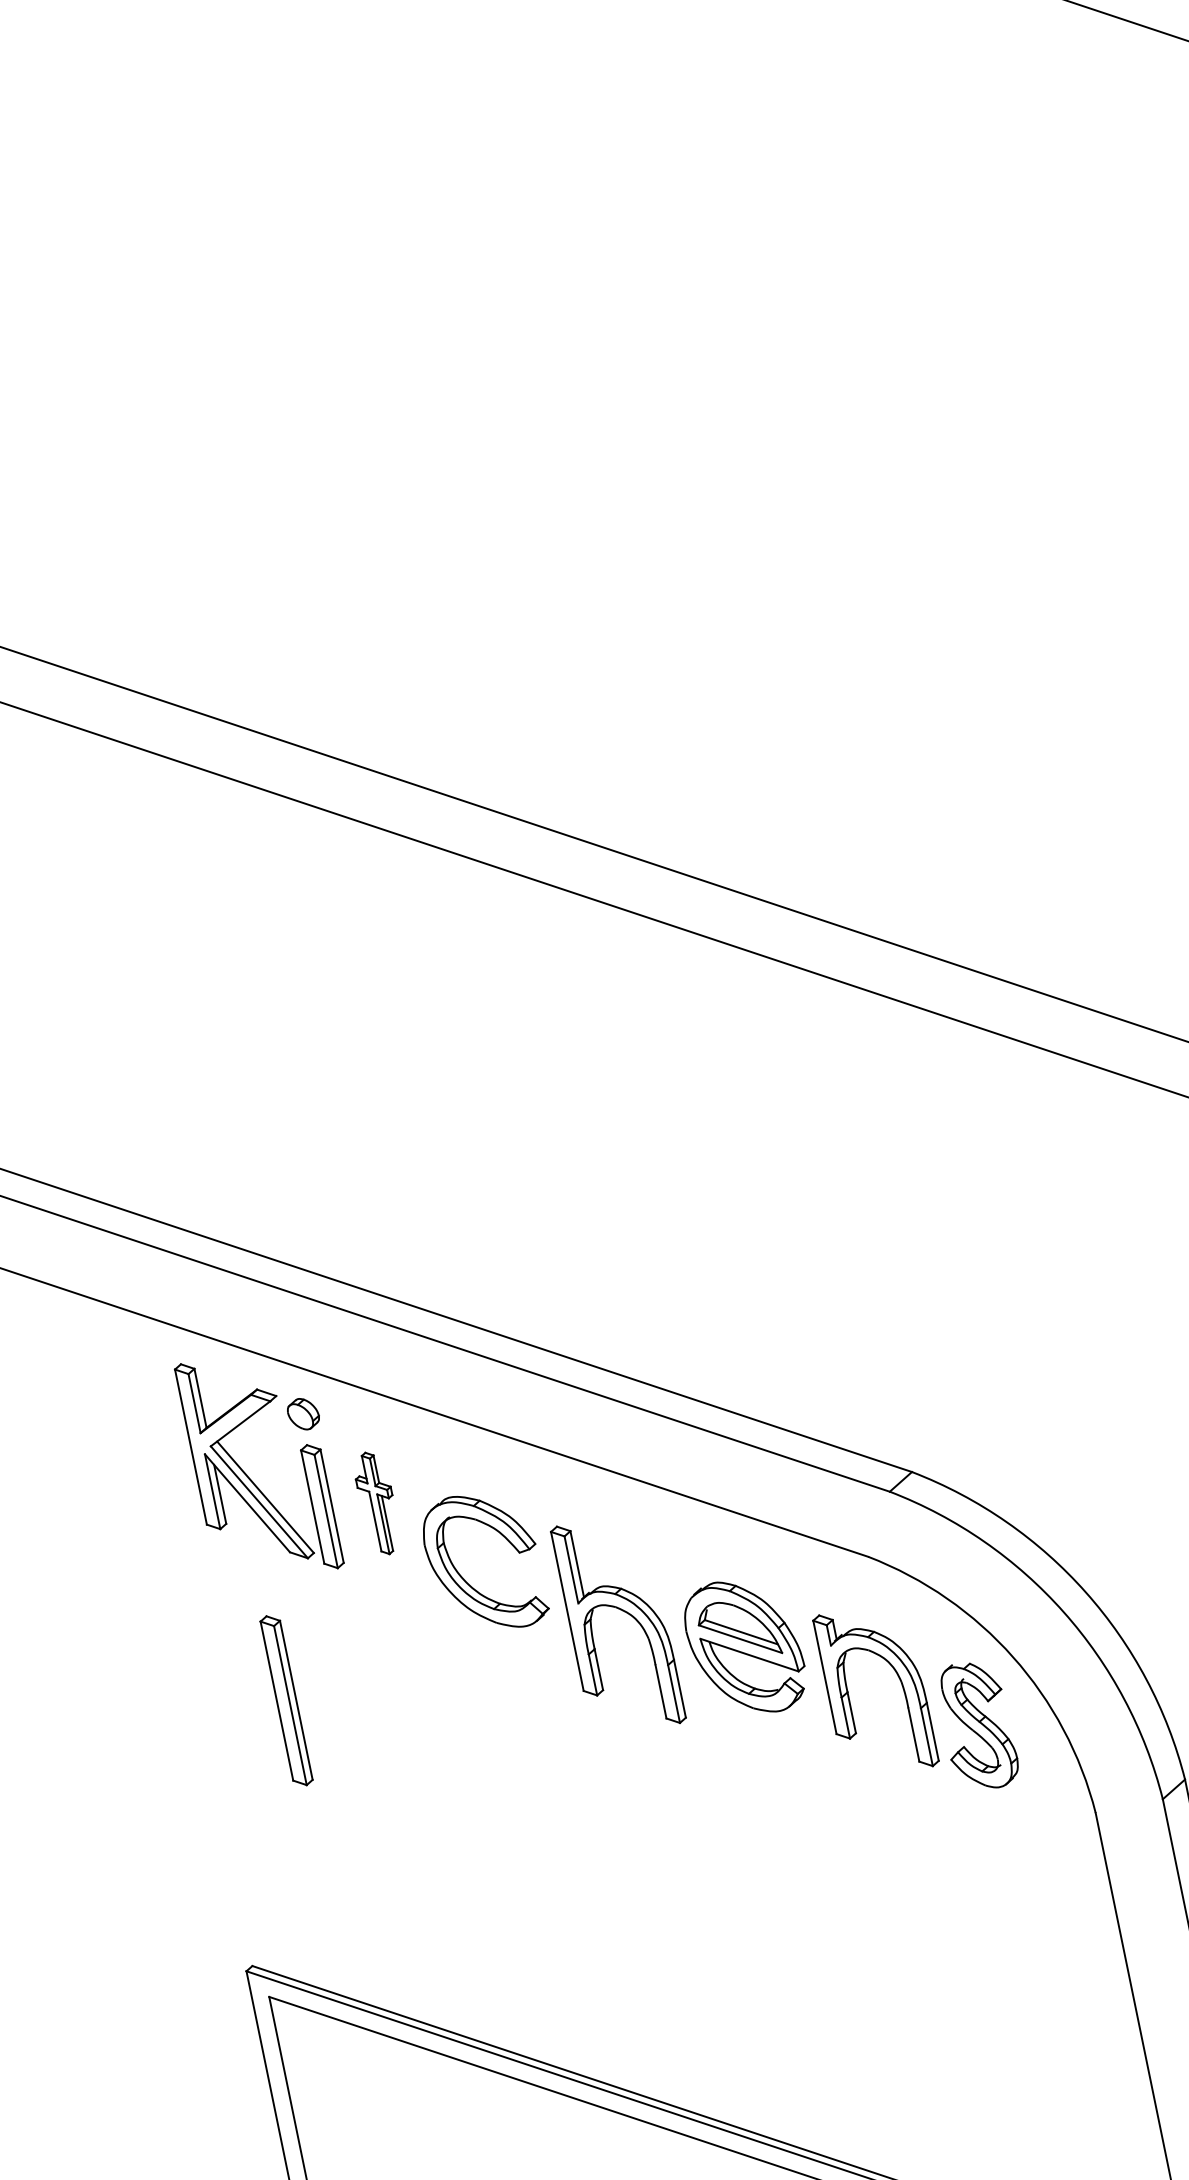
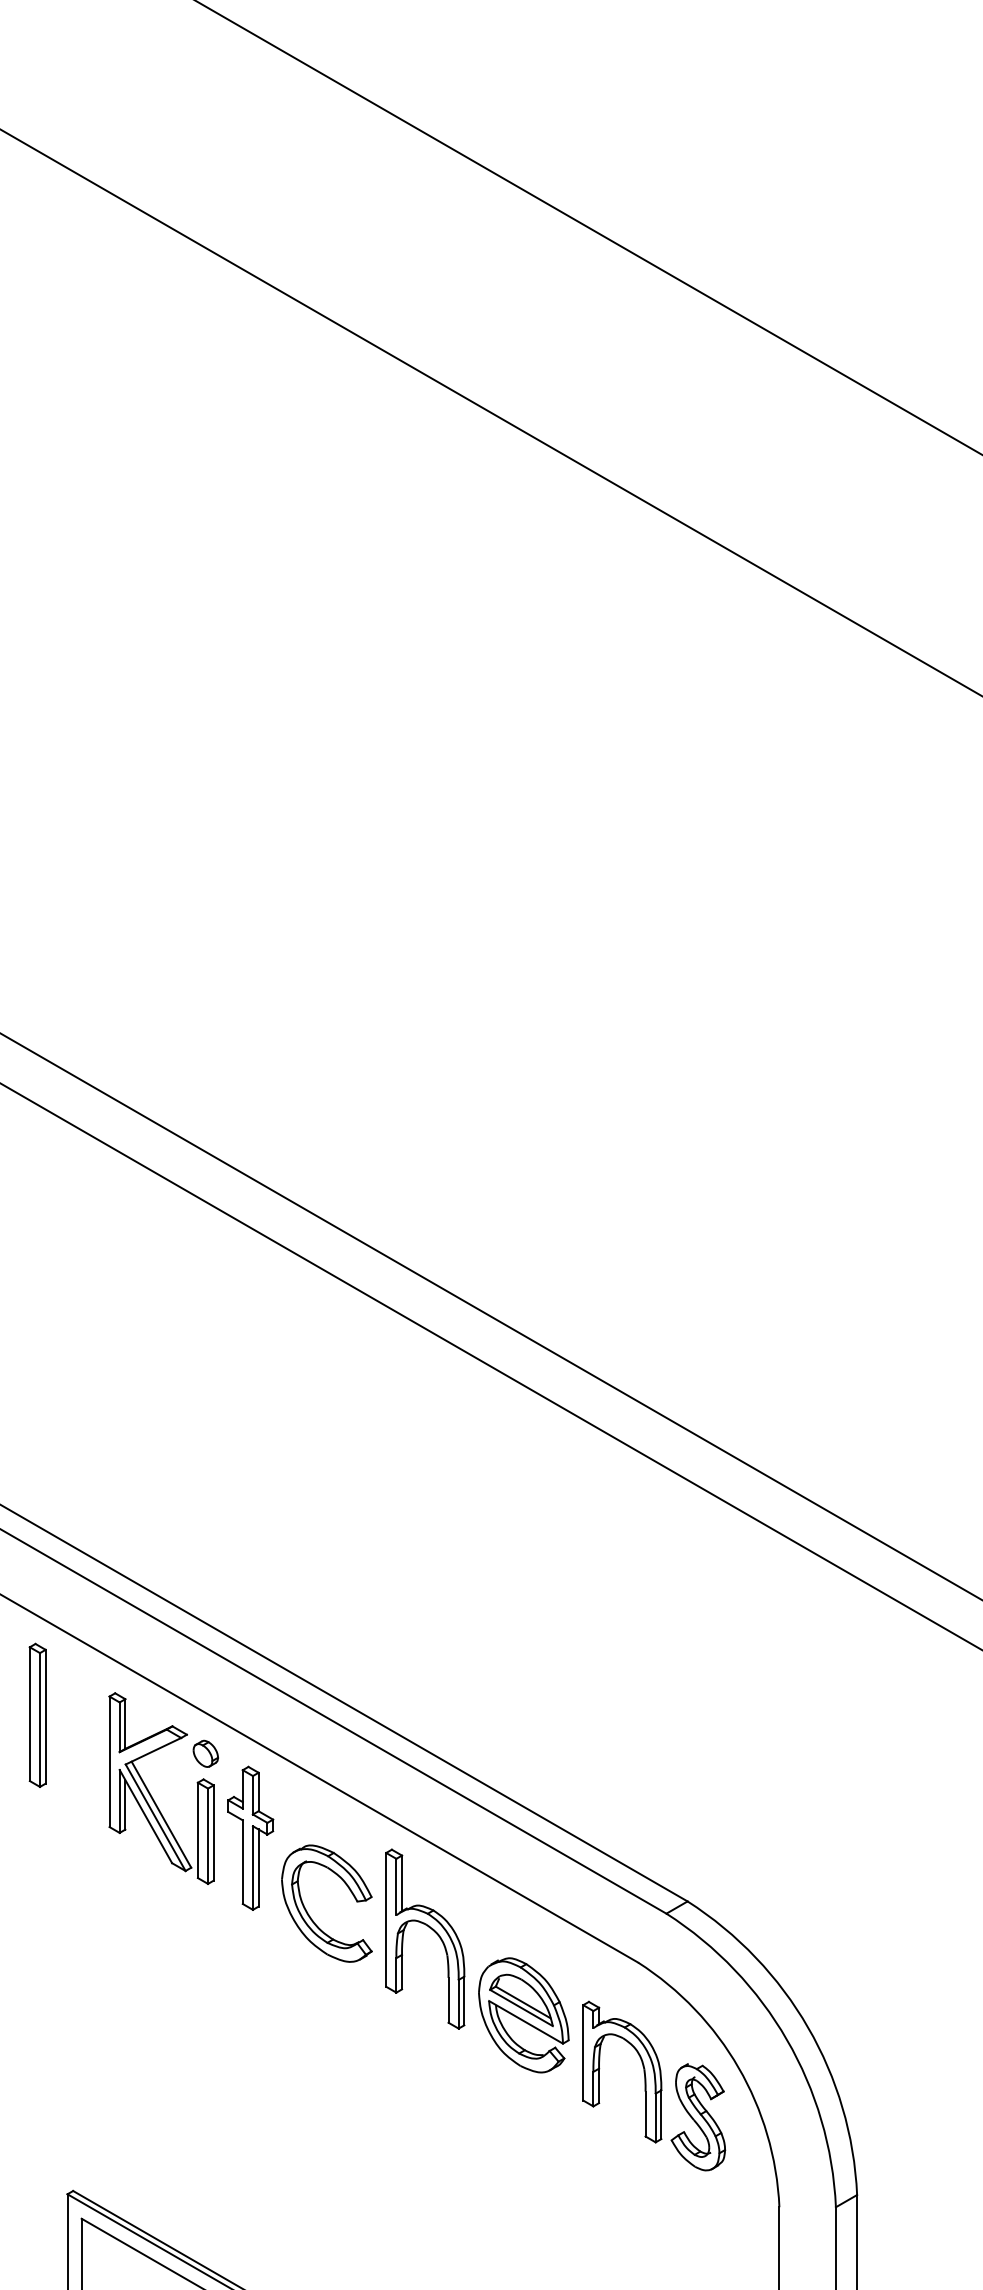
part: (376, 1502) -> (250, 1837), size x1.67
part: (624, 1612) -> (432, 1930), moved
part: (286, 1699) -> (37, 1714), moved

